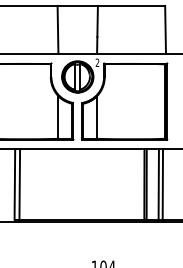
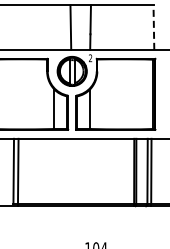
line: (57, 29) -> (70, 27), moved
line: (165, 29) -> (153, 27), solid -> dashed

